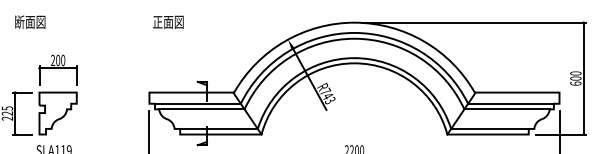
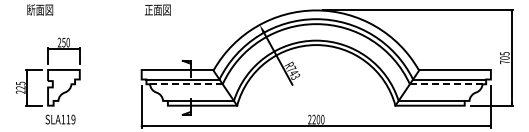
text: (57, 60) -> (63, 42), 200 -> 250
text: (575, 79) -> (504, 58), 600 -> 705
line: (202, 109) -> (186, 84), solid -> dashed
line: (507, 109) -> (446, 84), solid -> dashed

